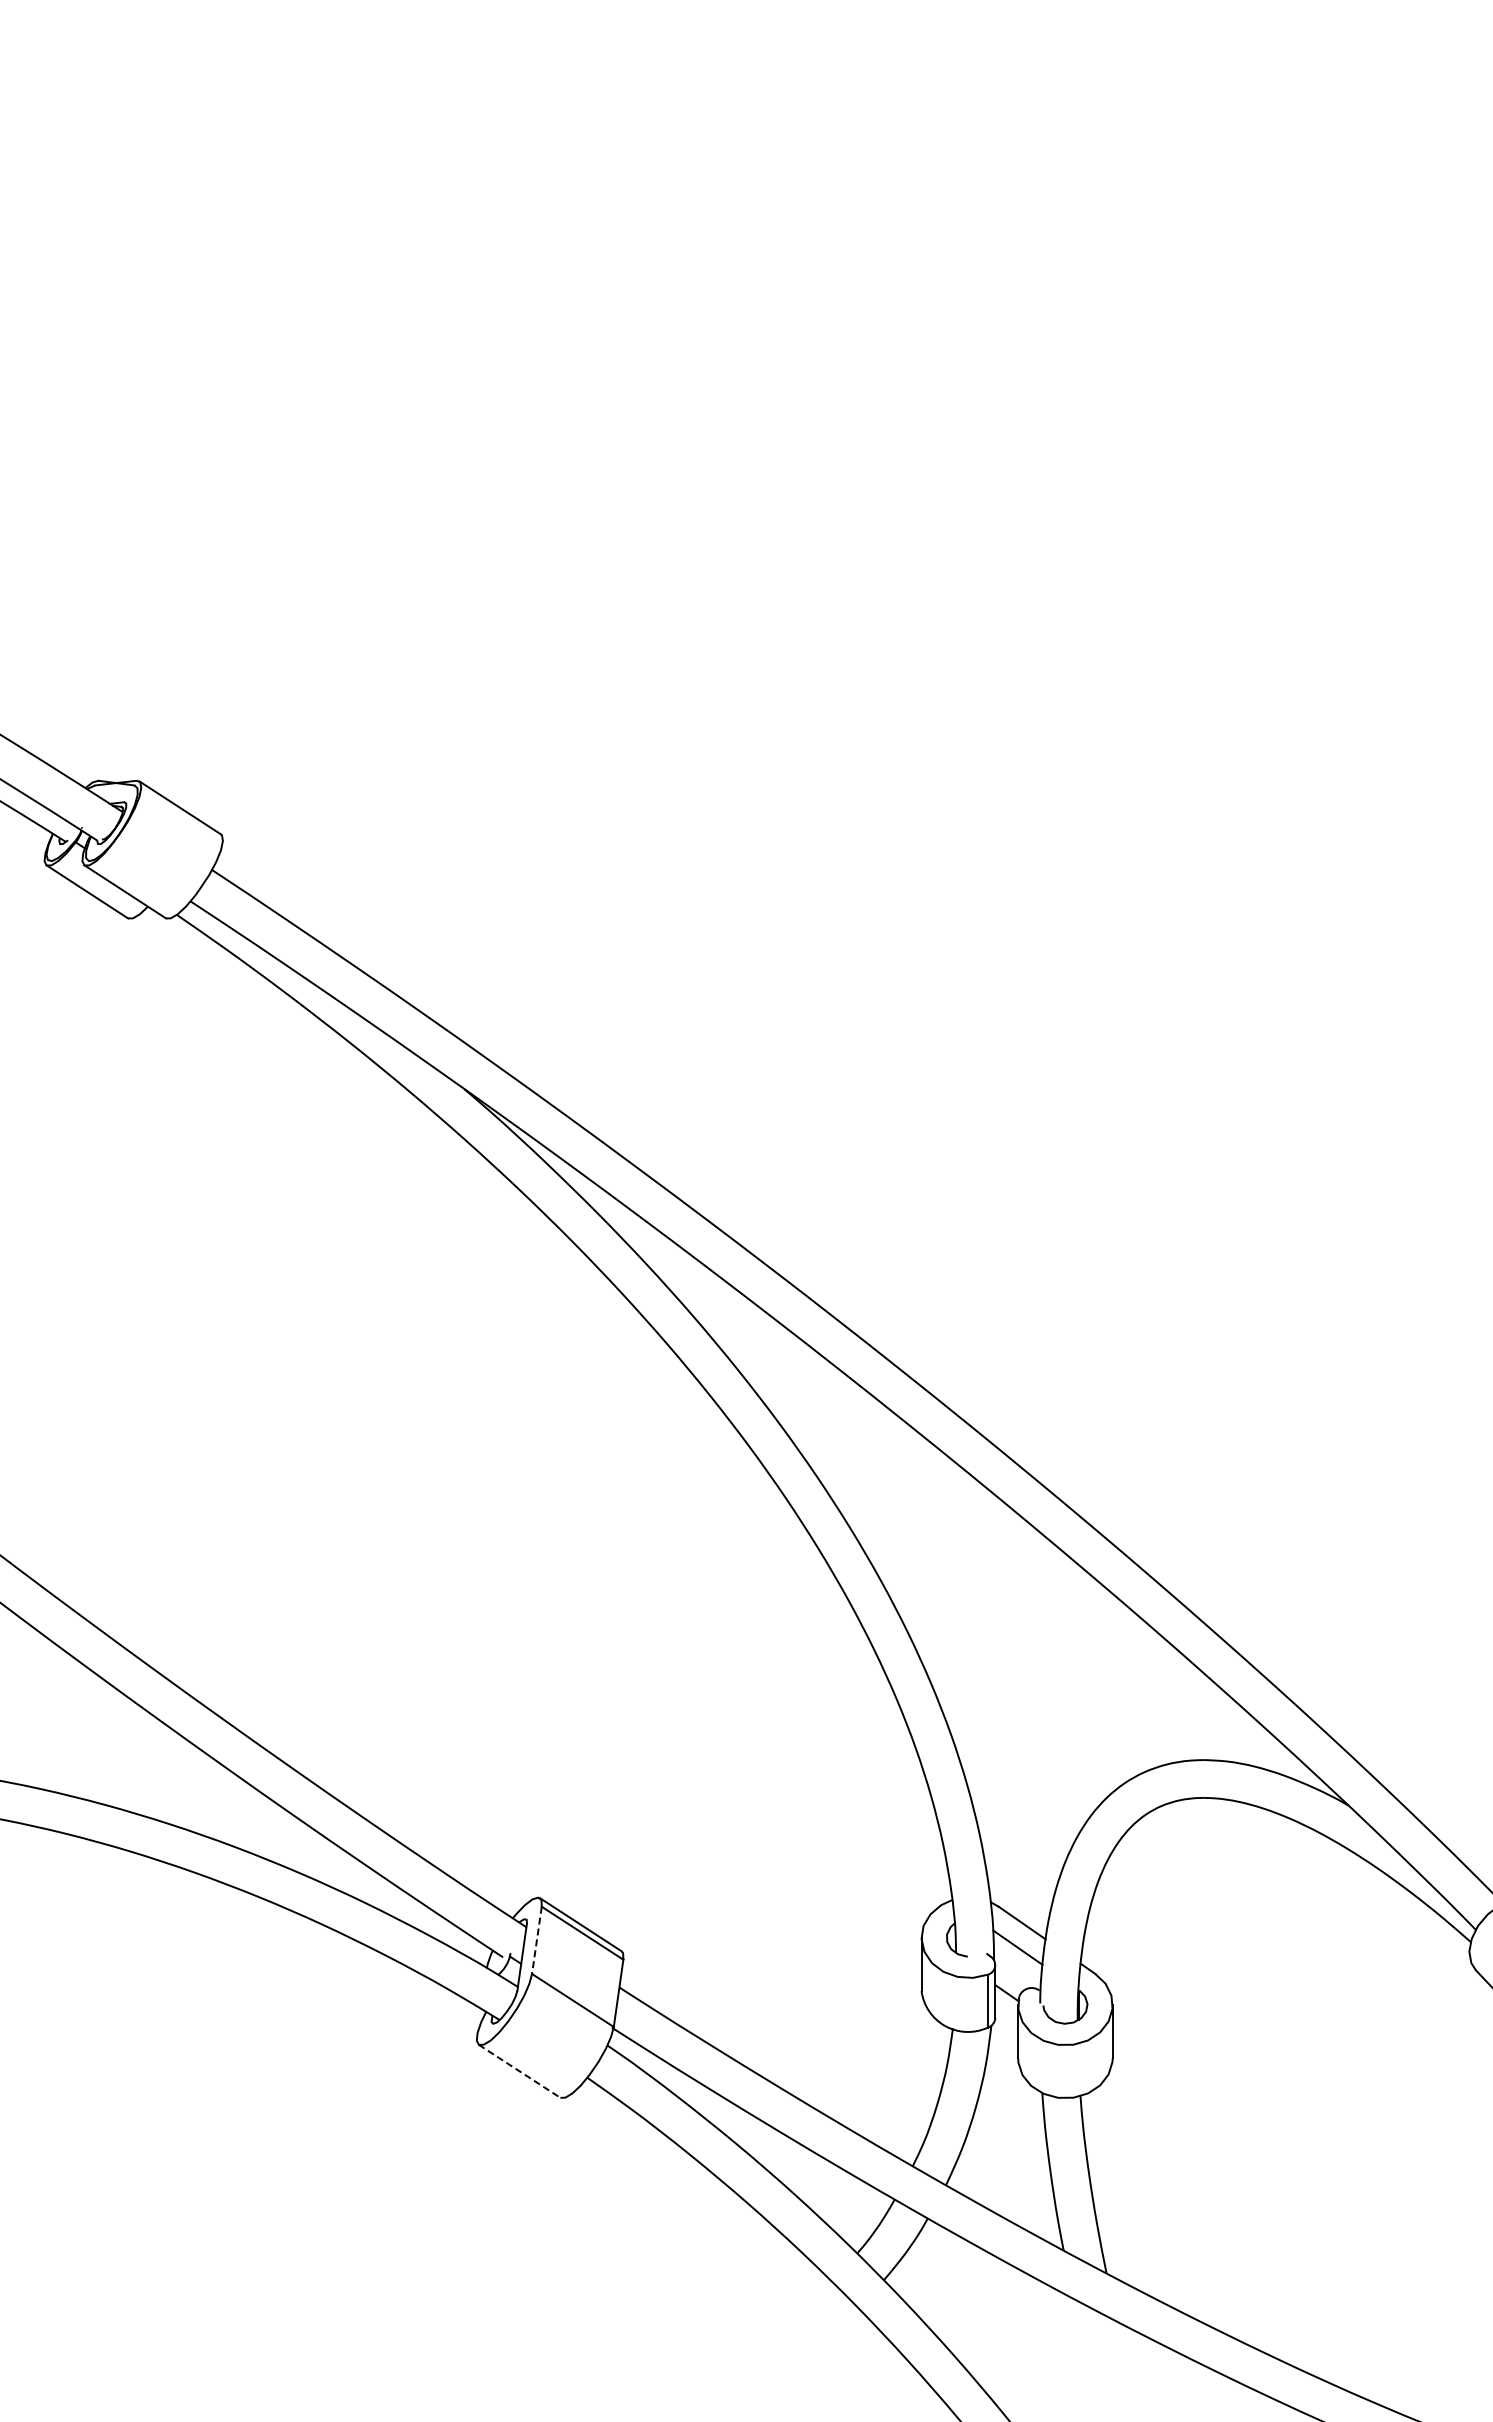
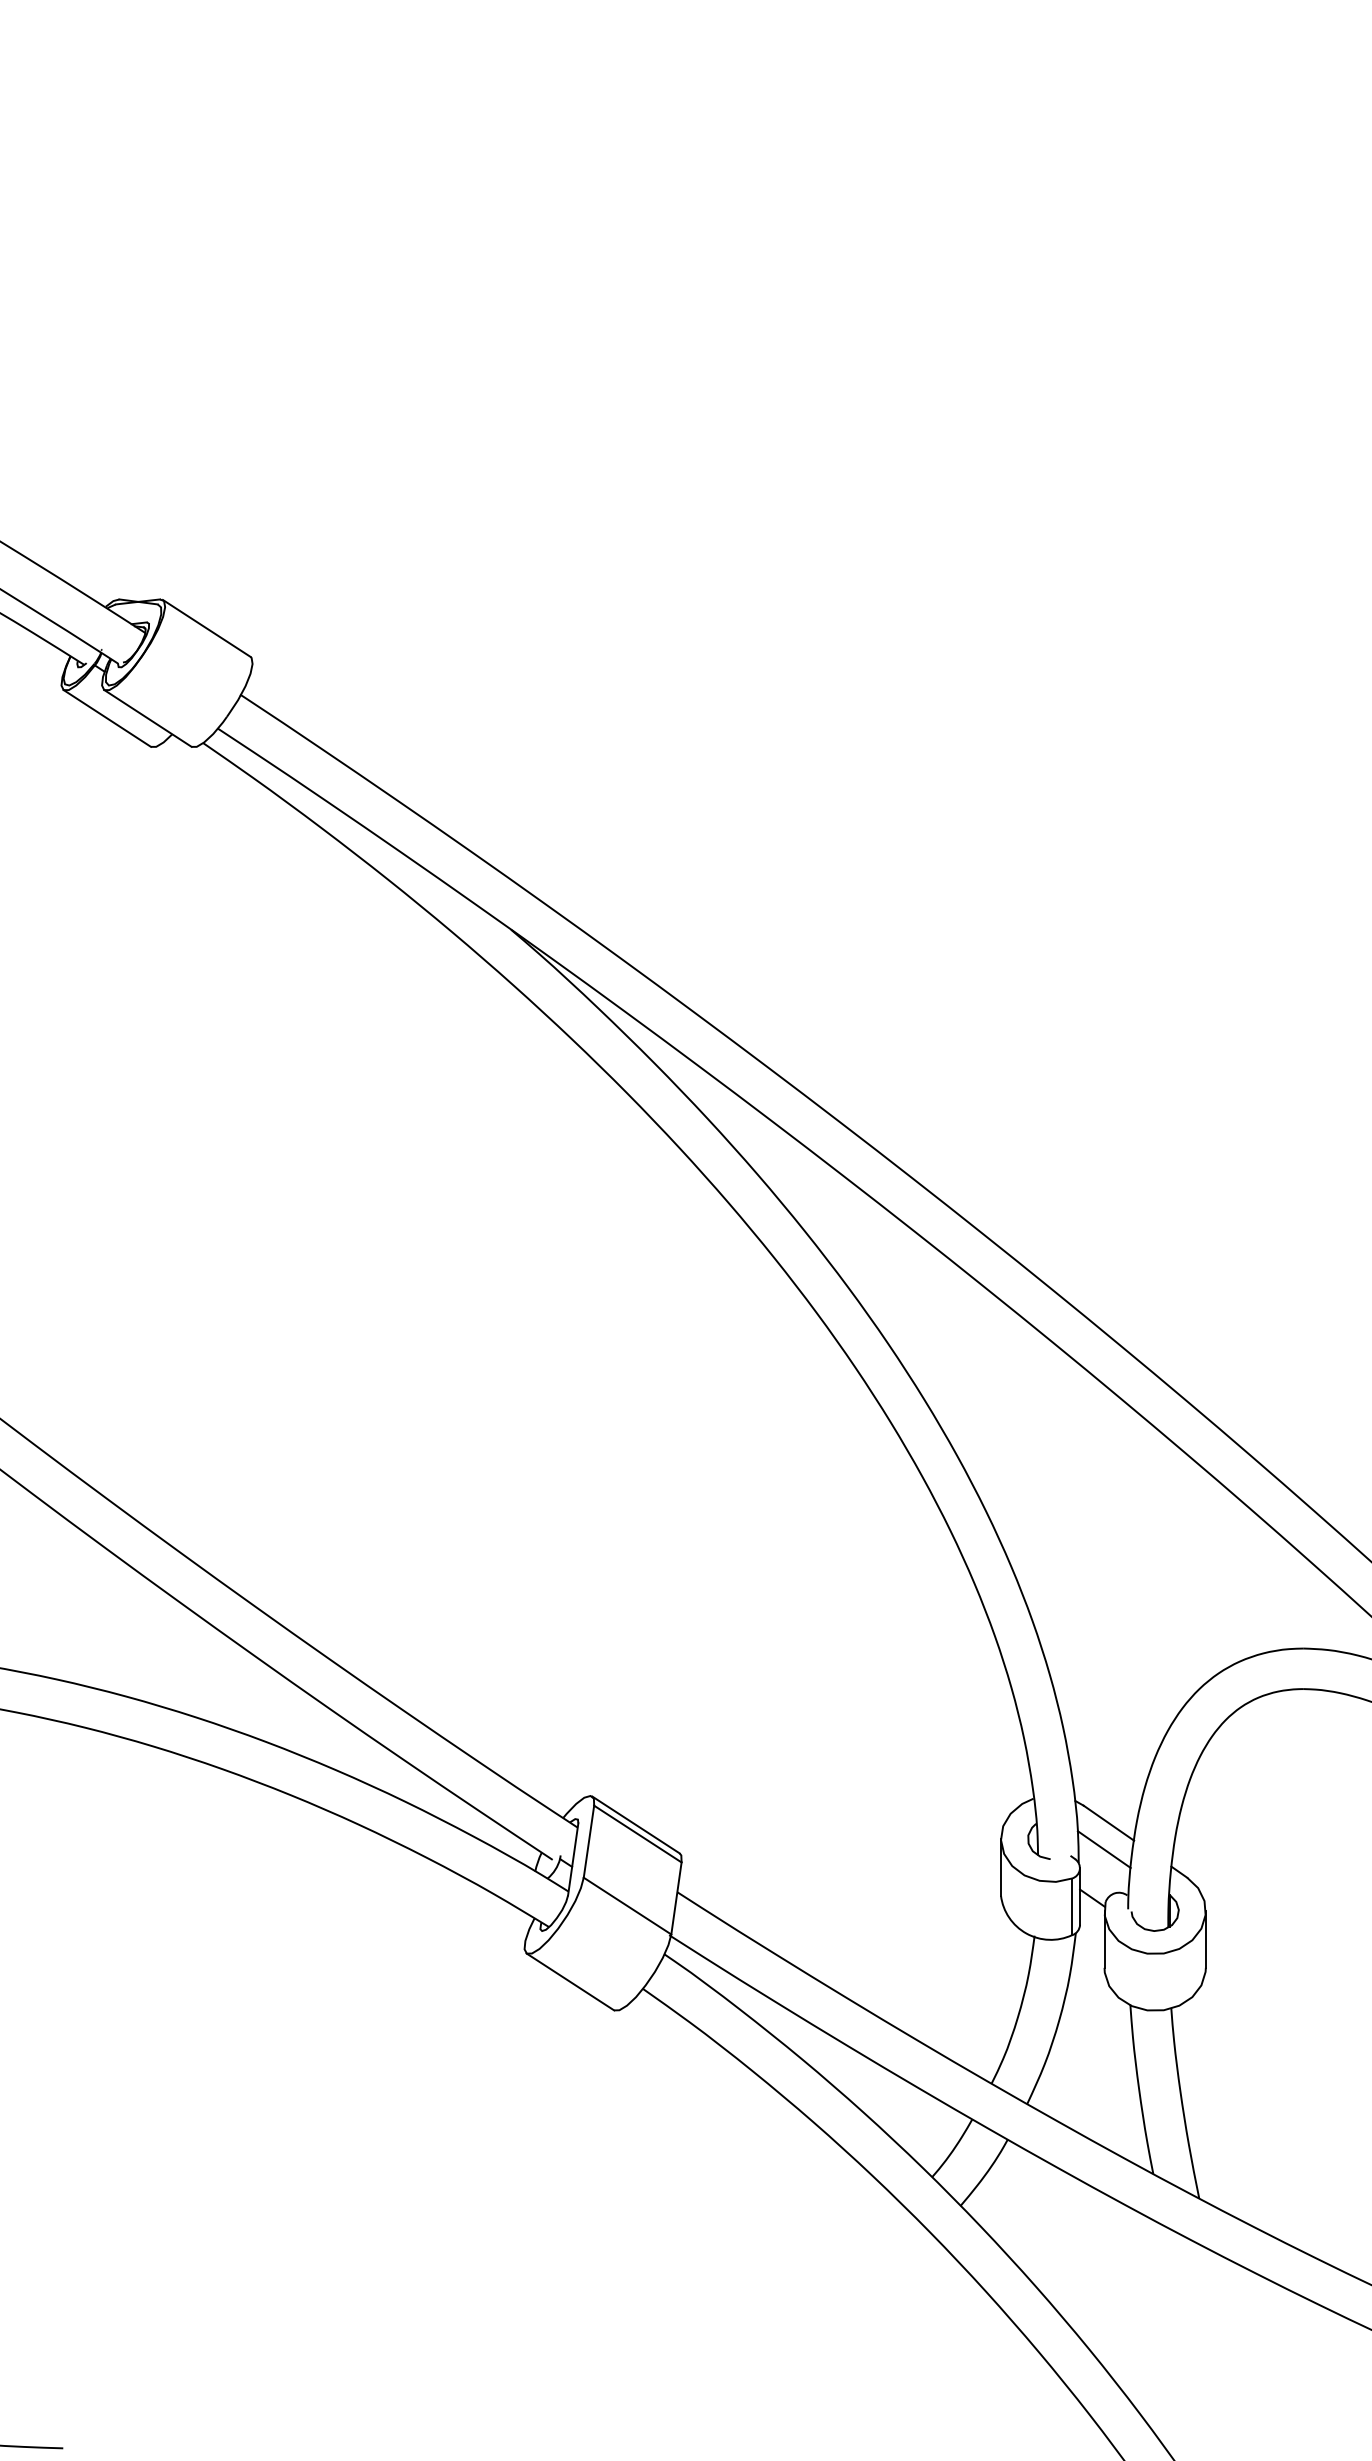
line: (536, 1940) -> (588, 1841), dashed -> solid
line: (519, 2071) -> (570, 1982), dashed -> solid

